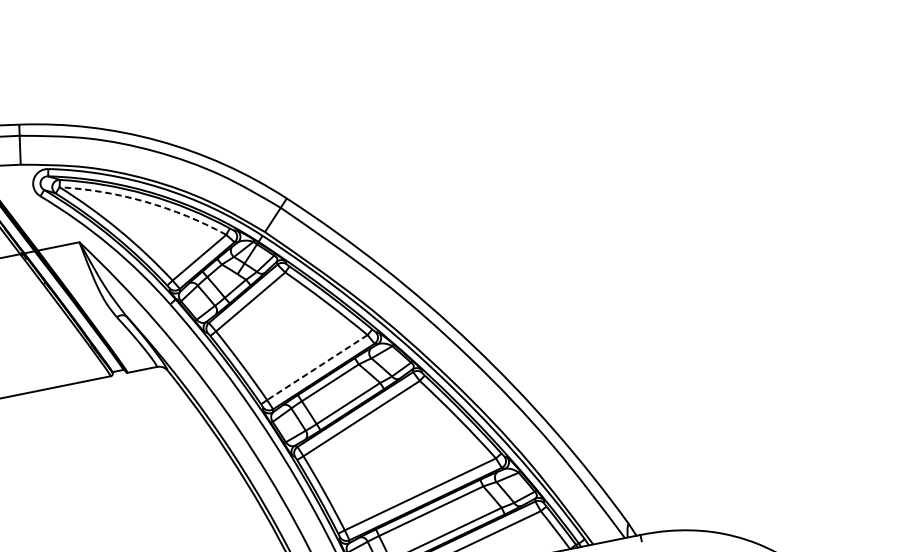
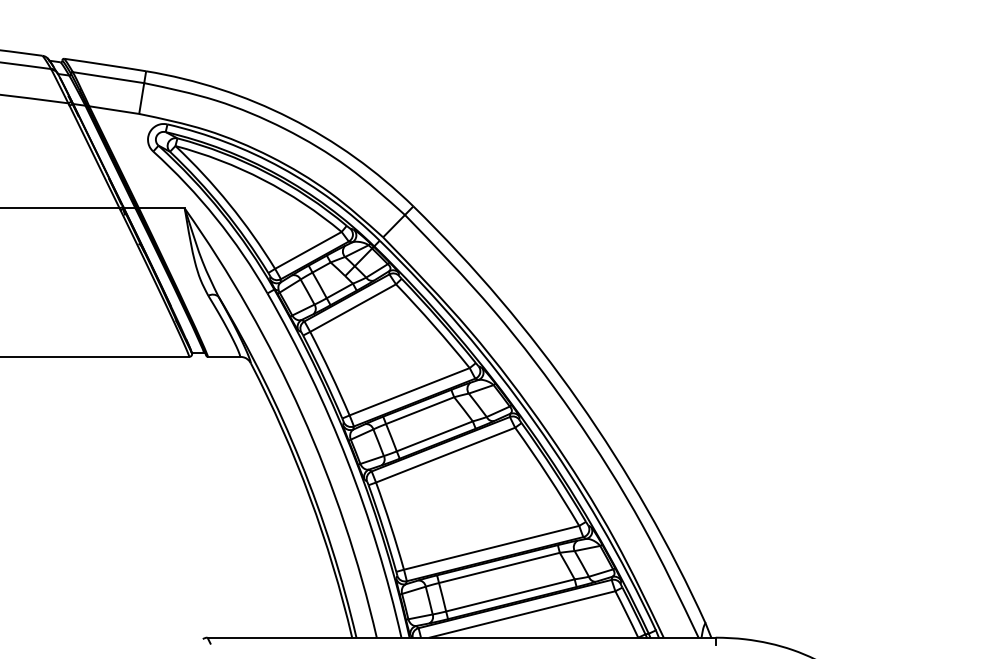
arc: (145, 201) -> (263, 179), dashed -> solid
line: (317, 367) -> (409, 391), dashed -> solid

